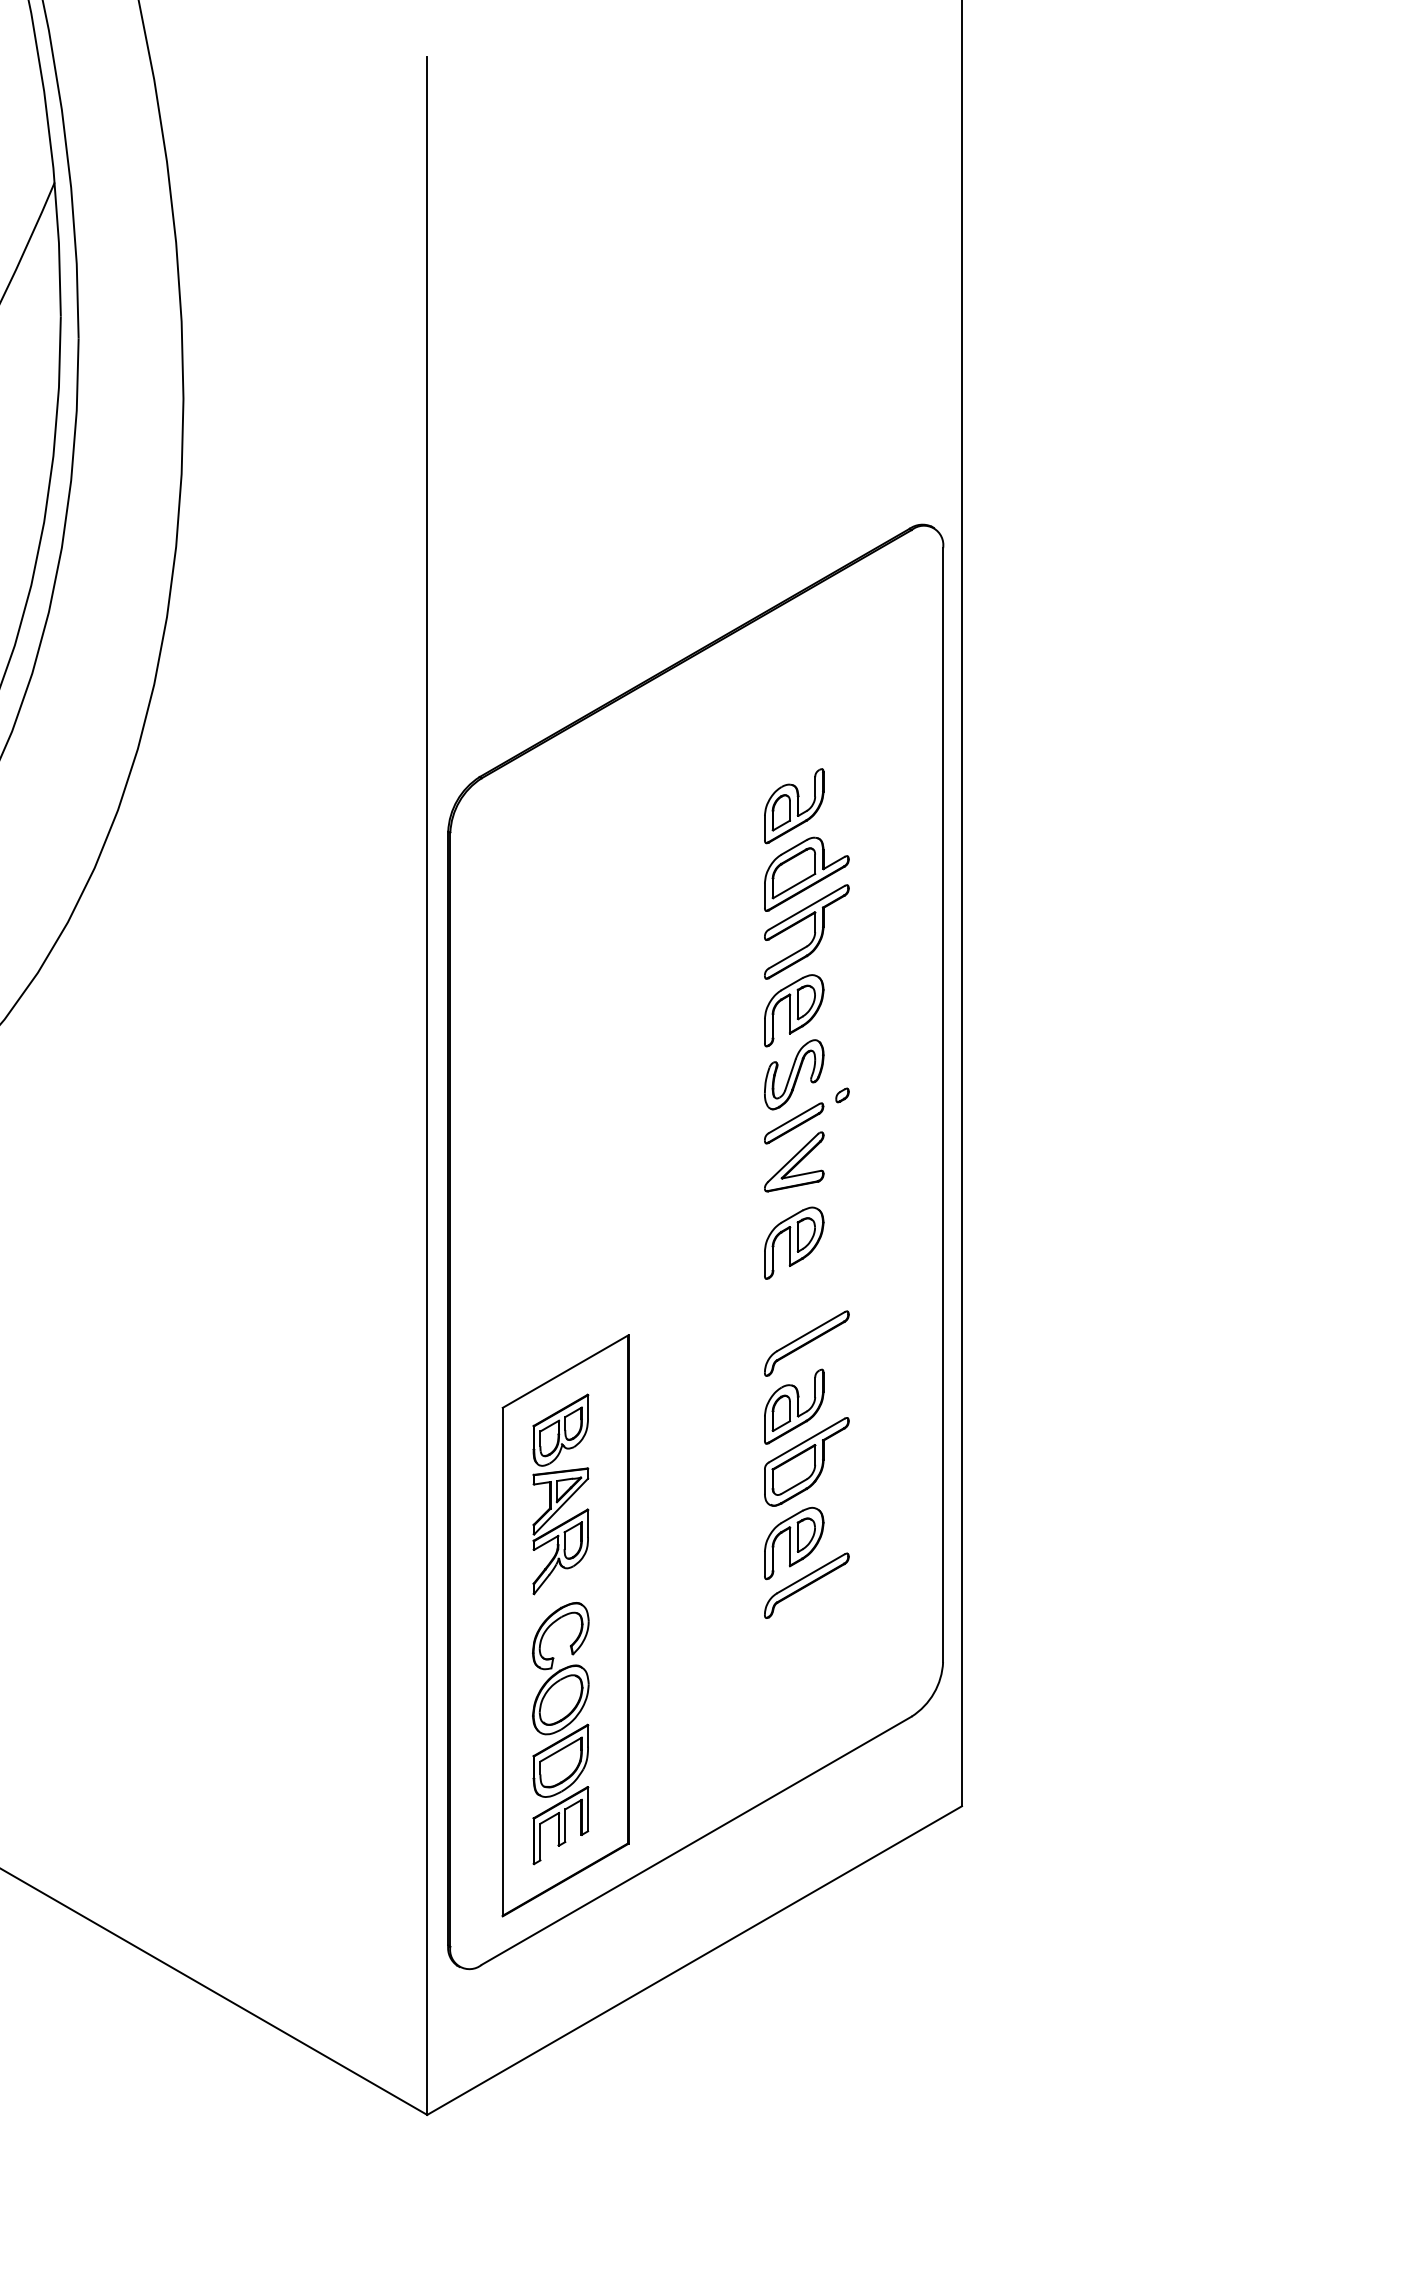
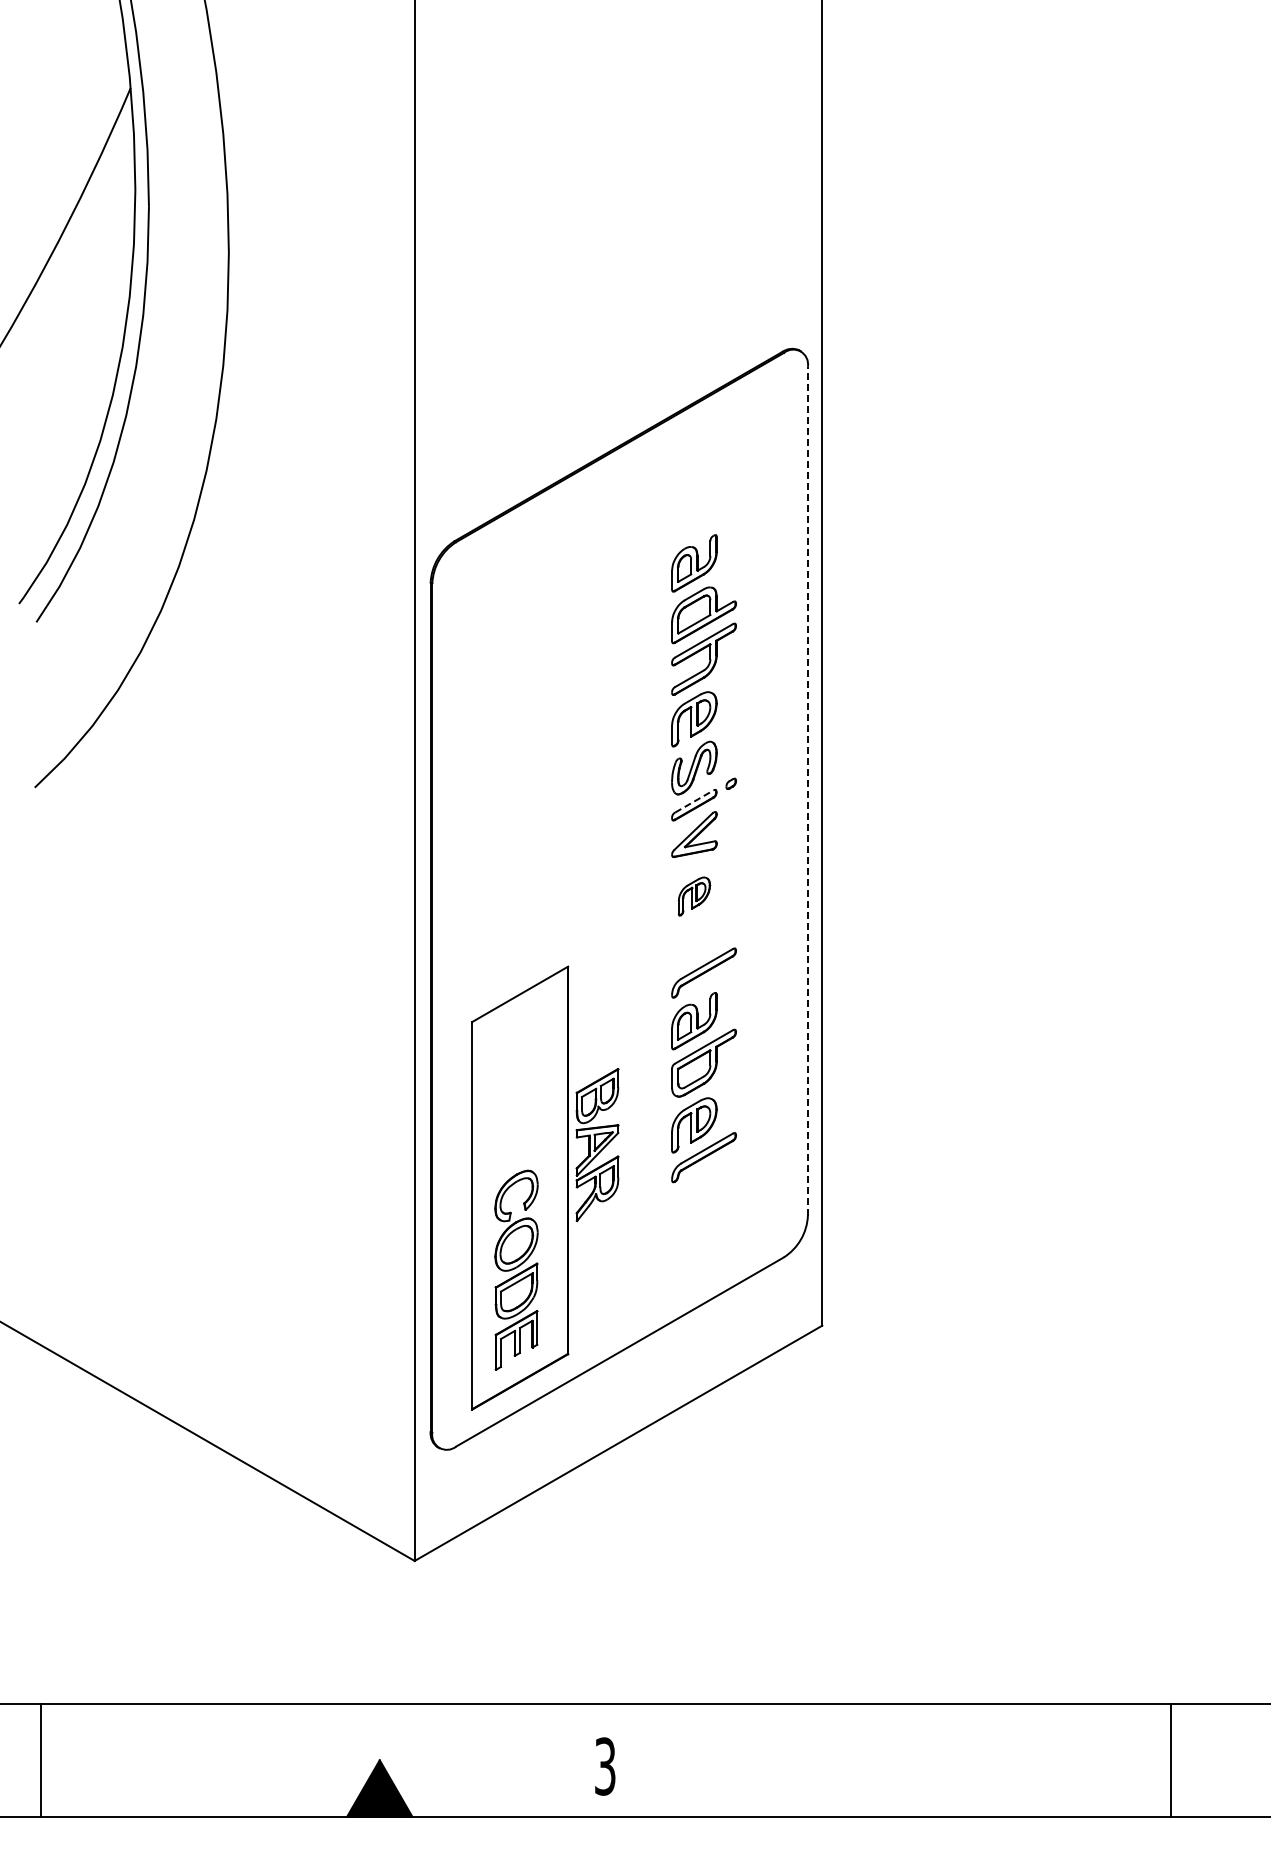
line: (942, 1105) -> (807, 791), solid -> dashed
line: (794, 1118) -> (694, 801), solid -> dashed
part: (794, 1243) -> (694, 896), size x0.7
part: (560, 1495) -> (597, 1145), moved

